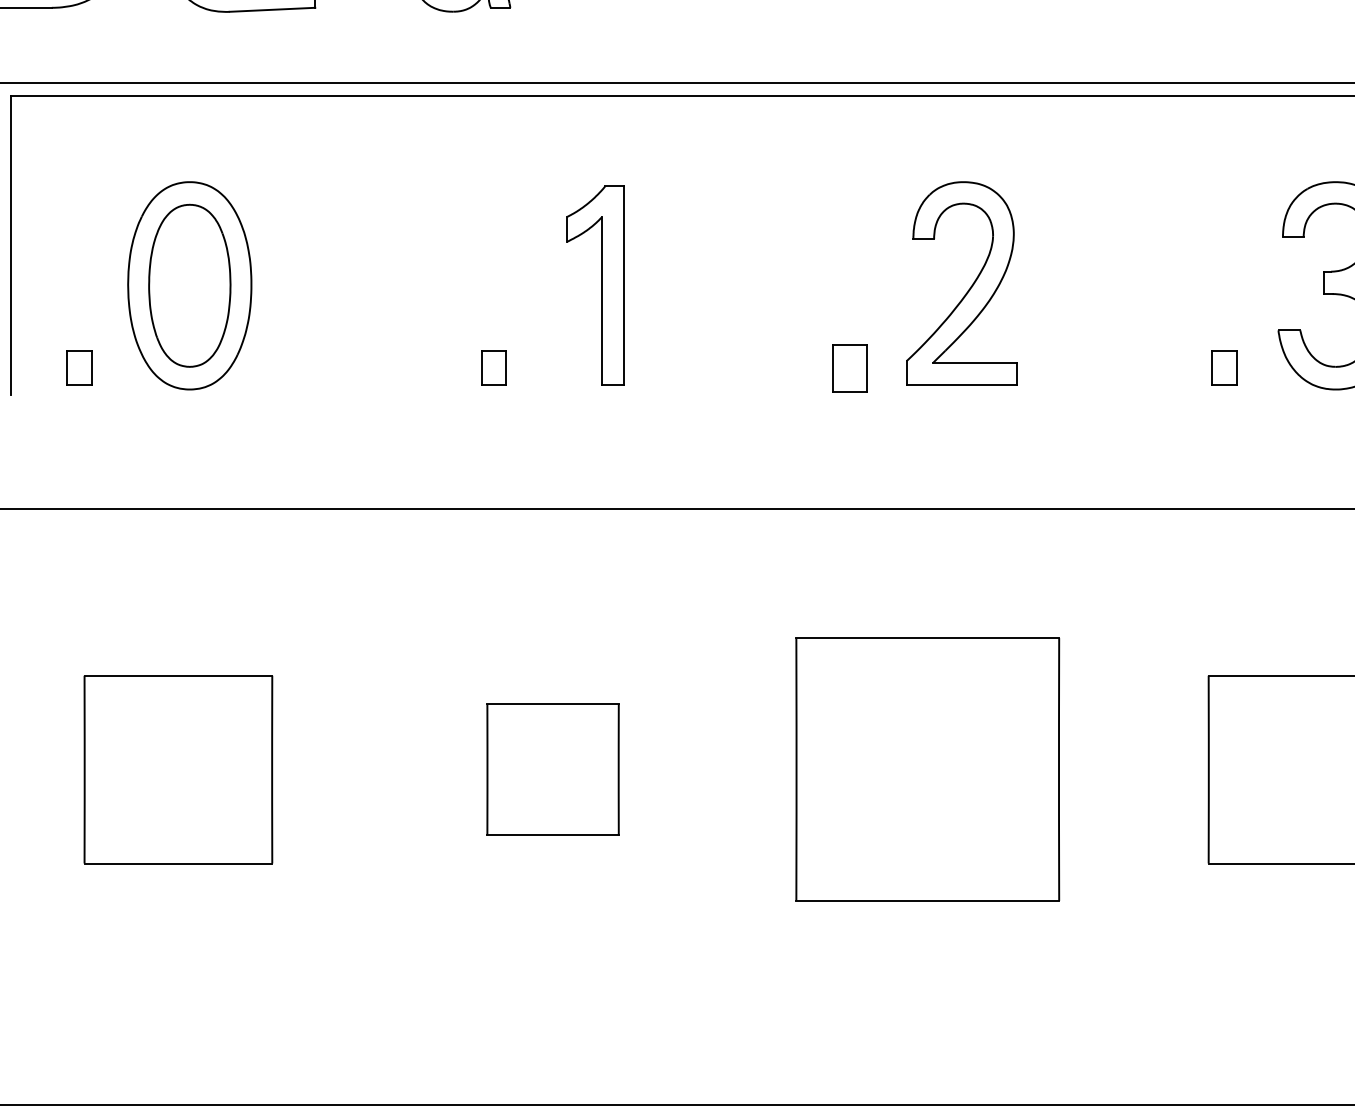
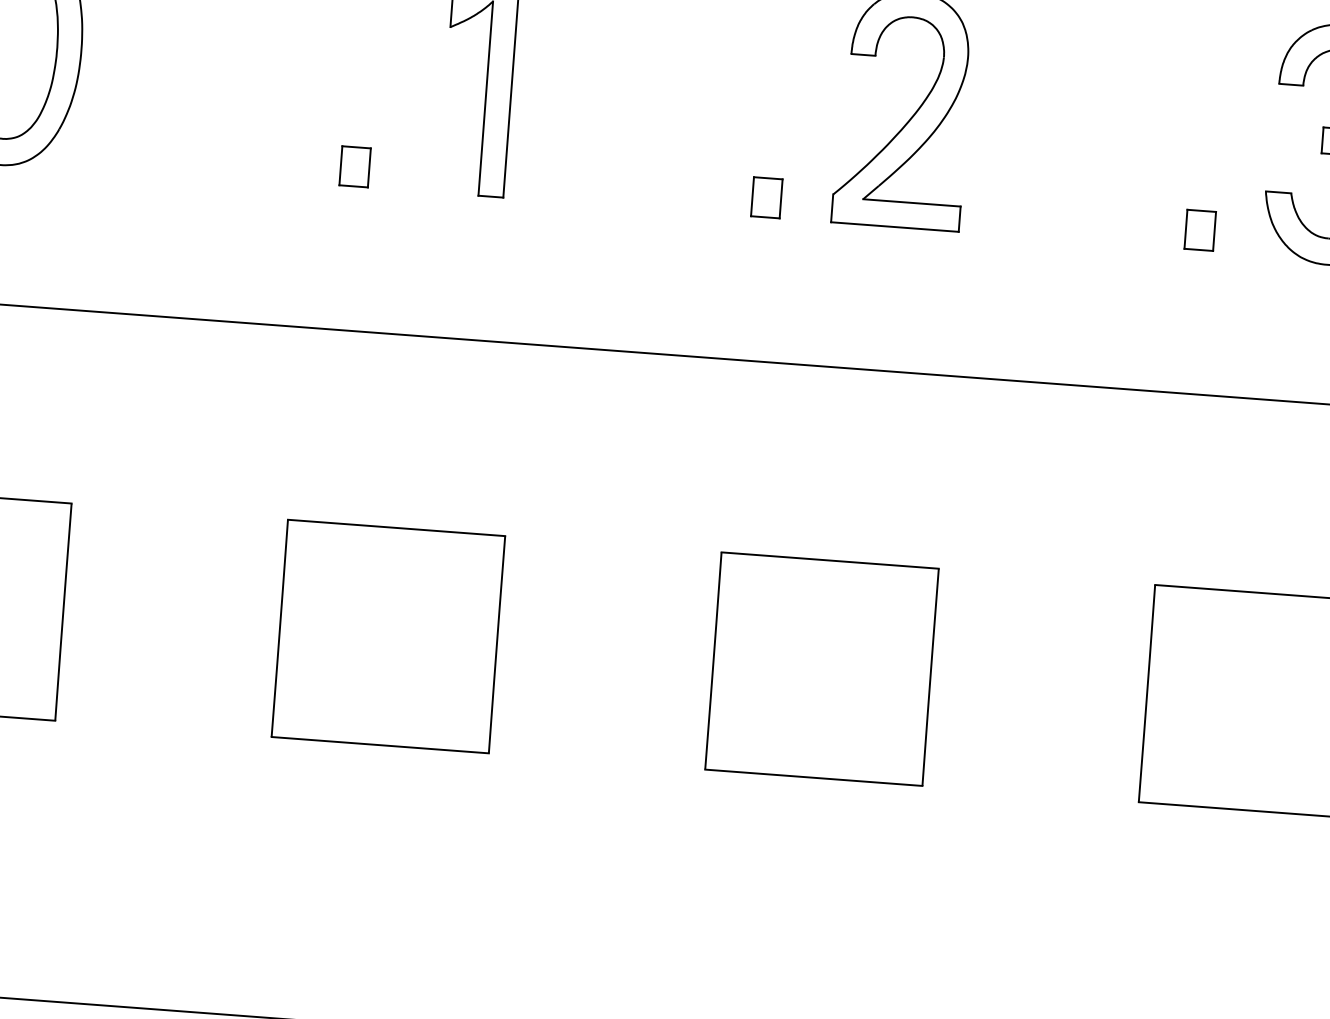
part: (849, 367) -> (766, 197), size x0.71
part: (552, 769) -> (387, 636), size x1.43
part: (927, 769) -> (821, 668), size x0.71

